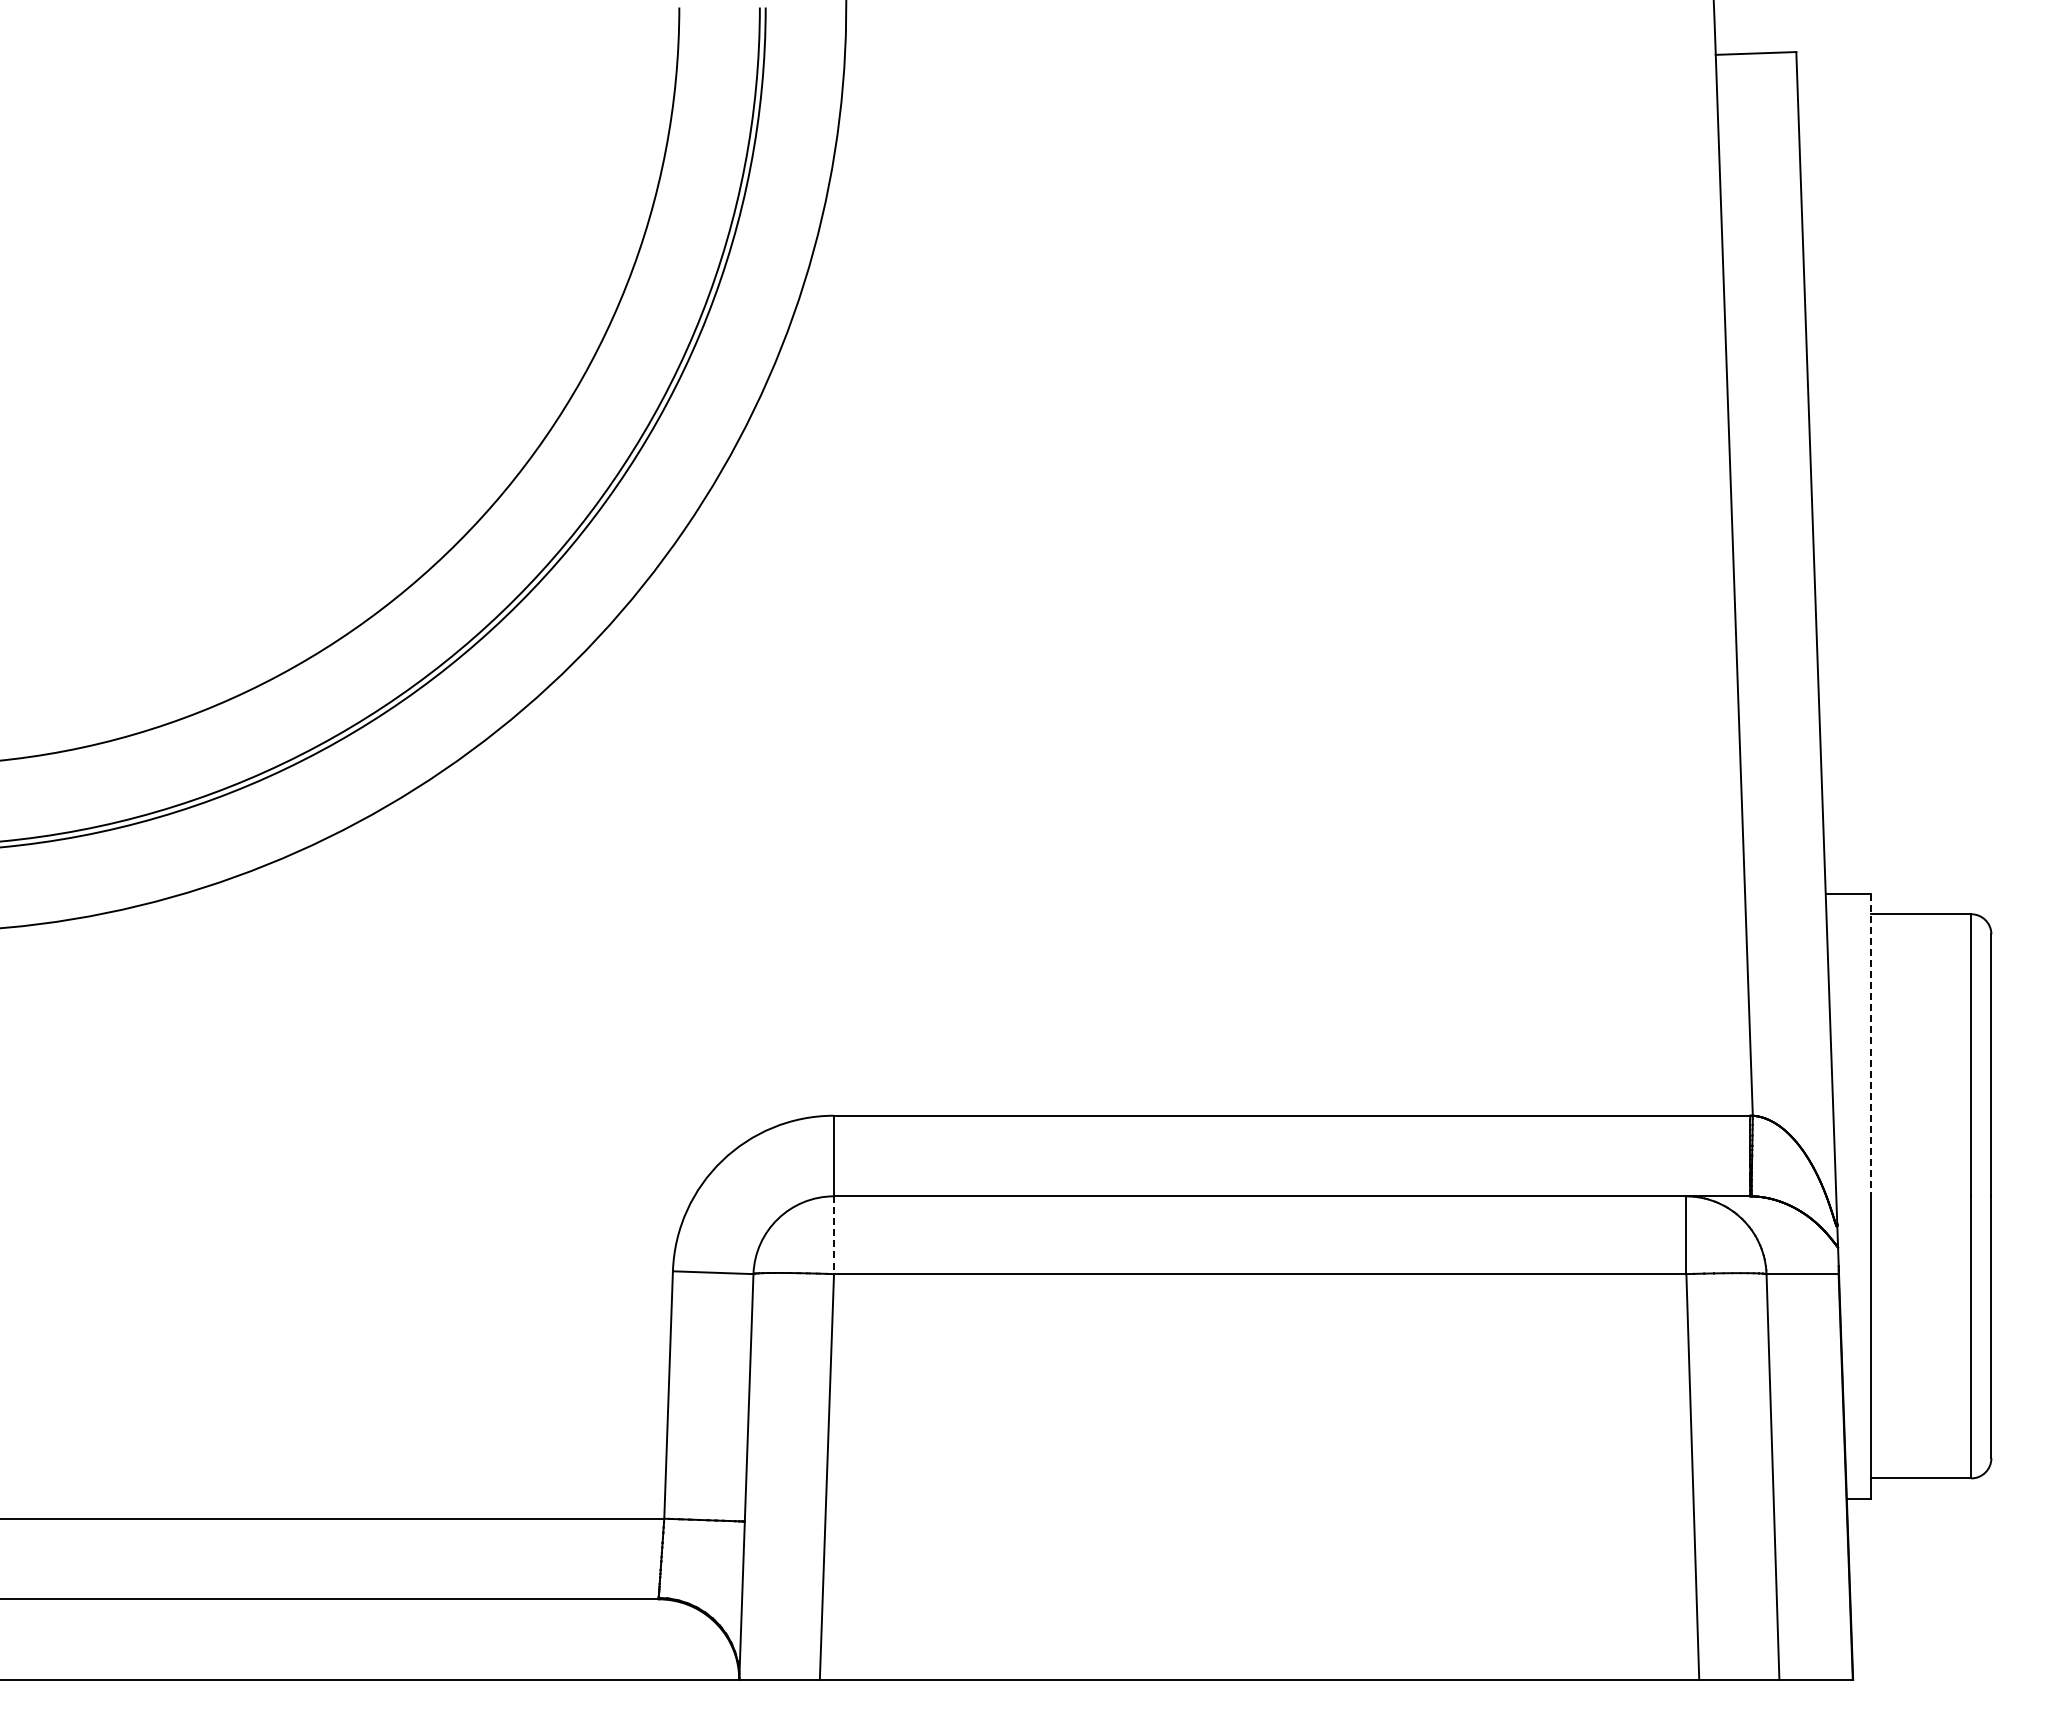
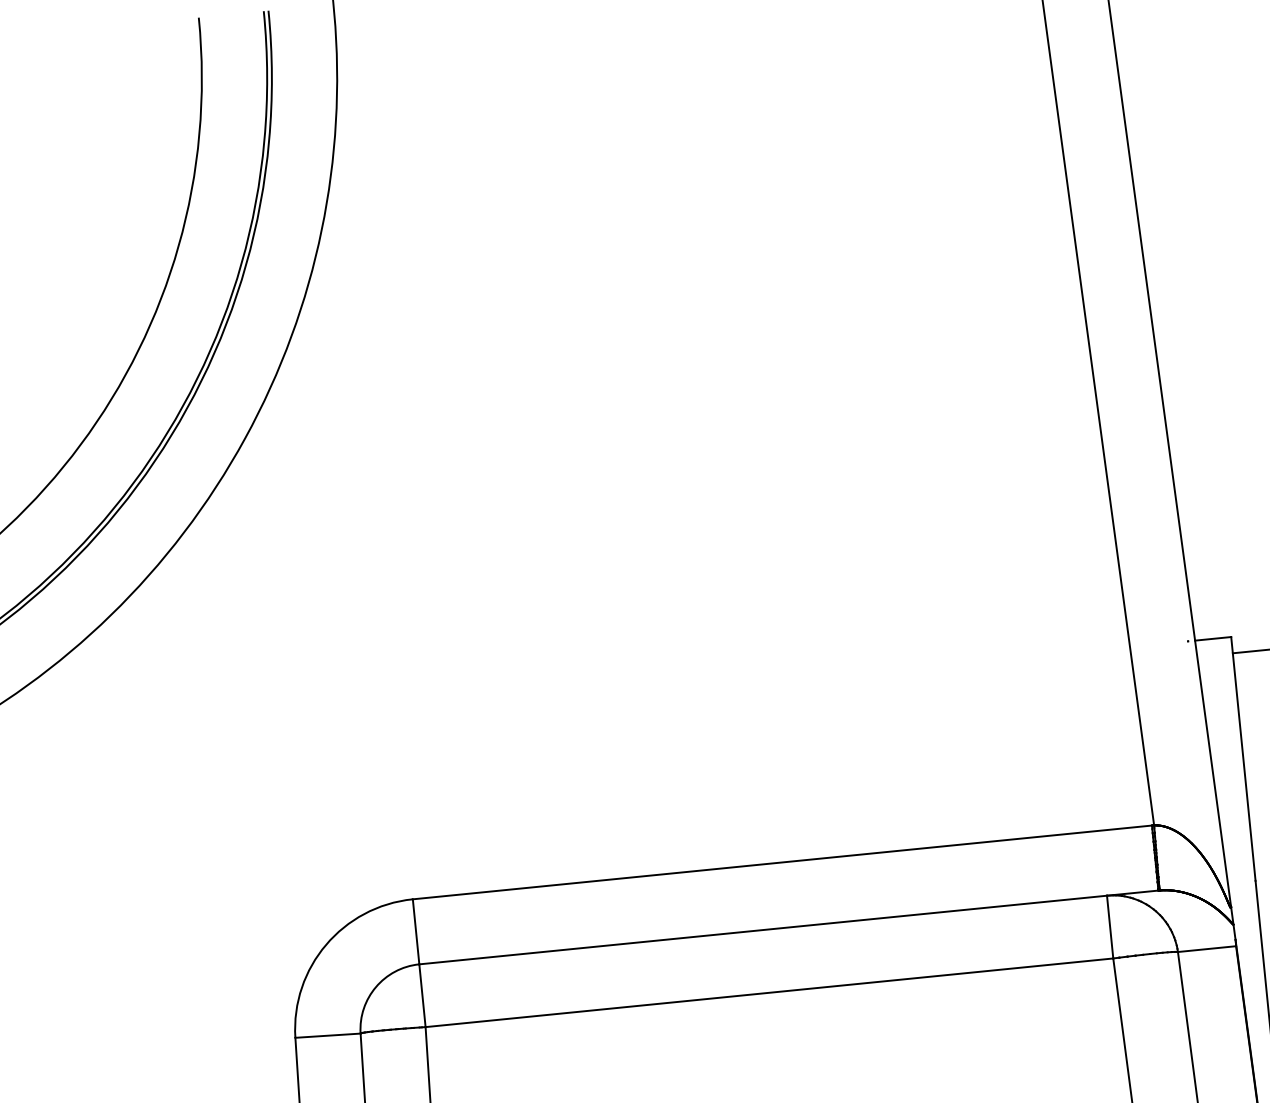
line: (1870, 1045) -> (1243, 759), dashed -> solid
line: (834, 1235) -> (422, 995), dashed -> solid

